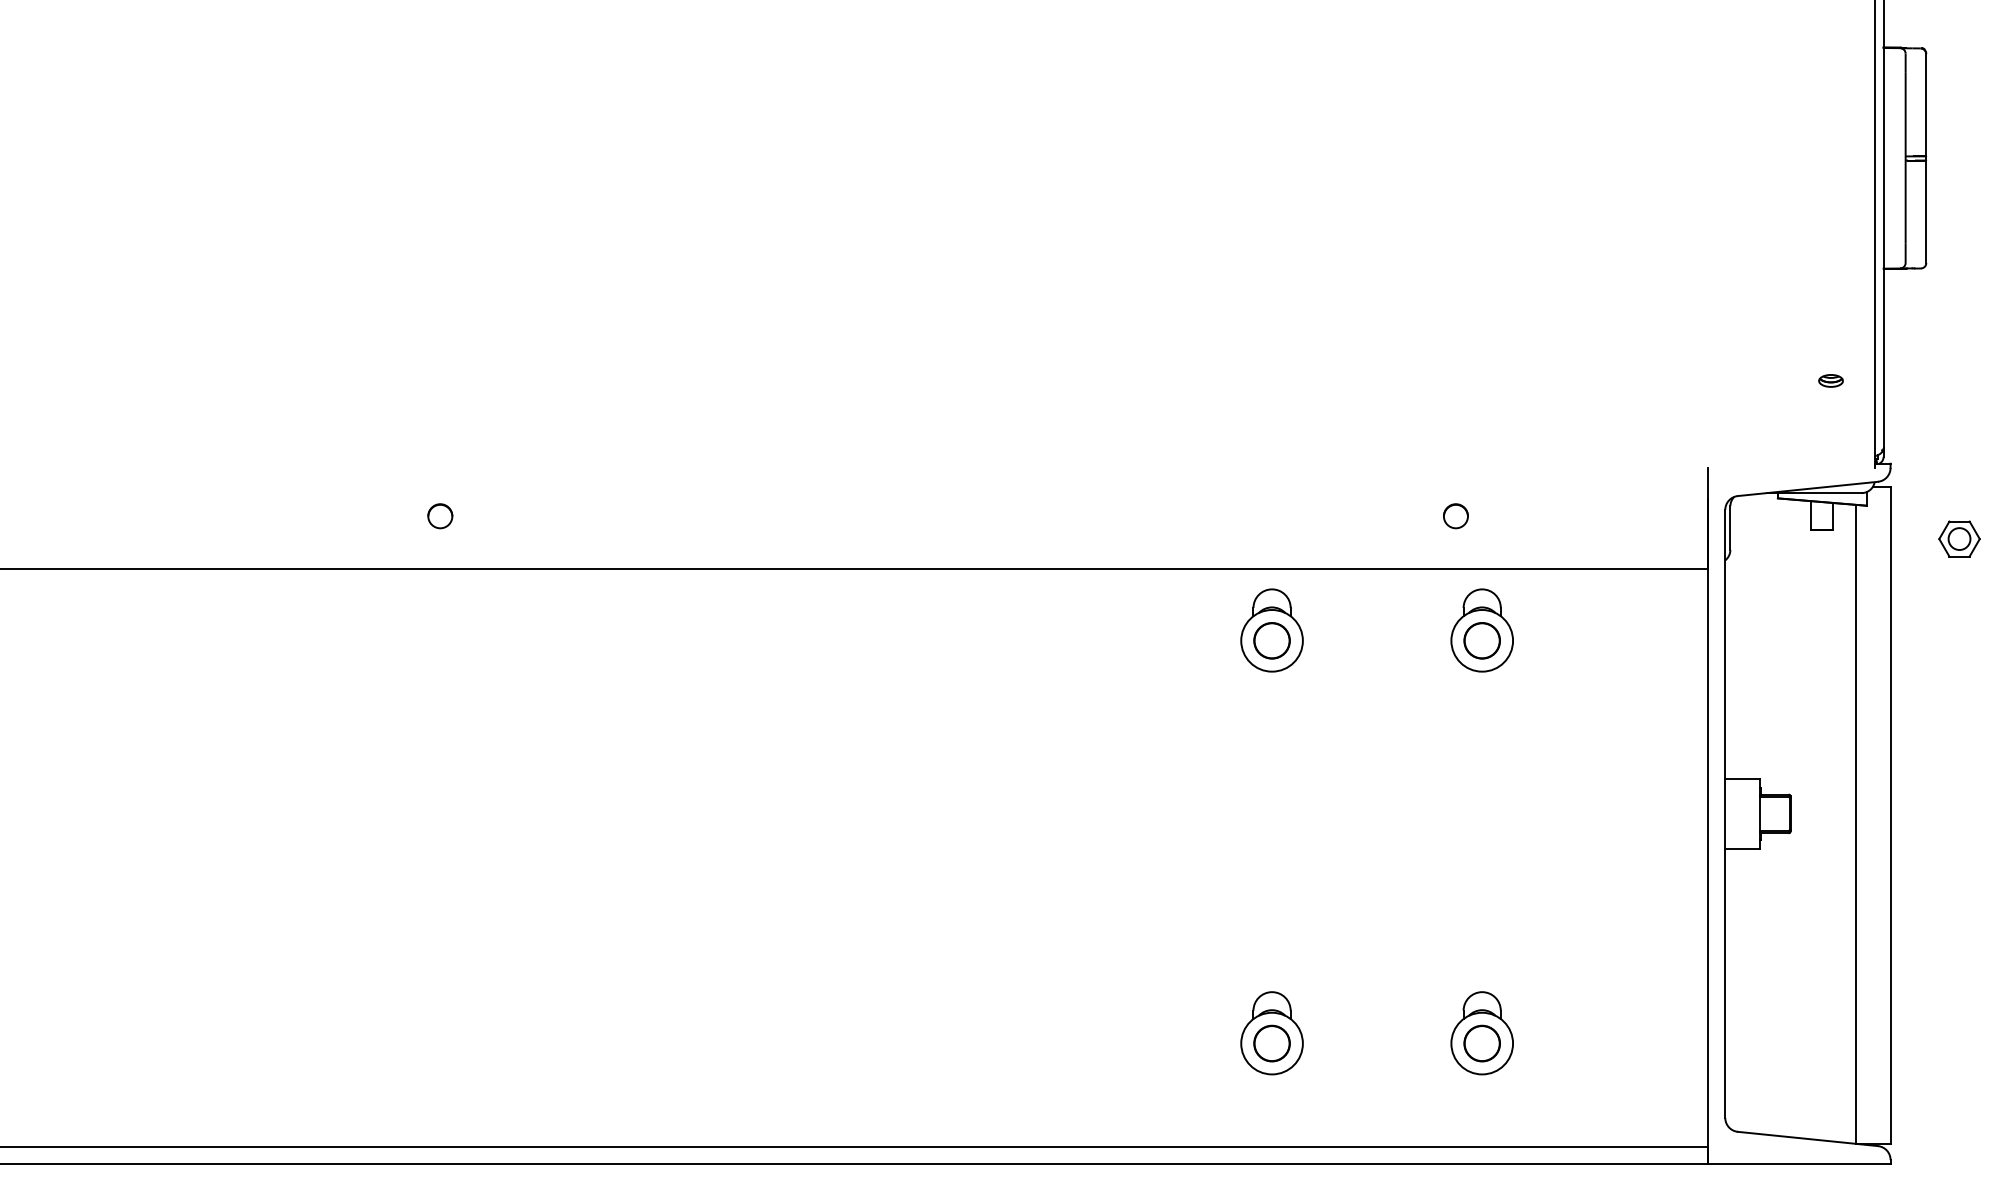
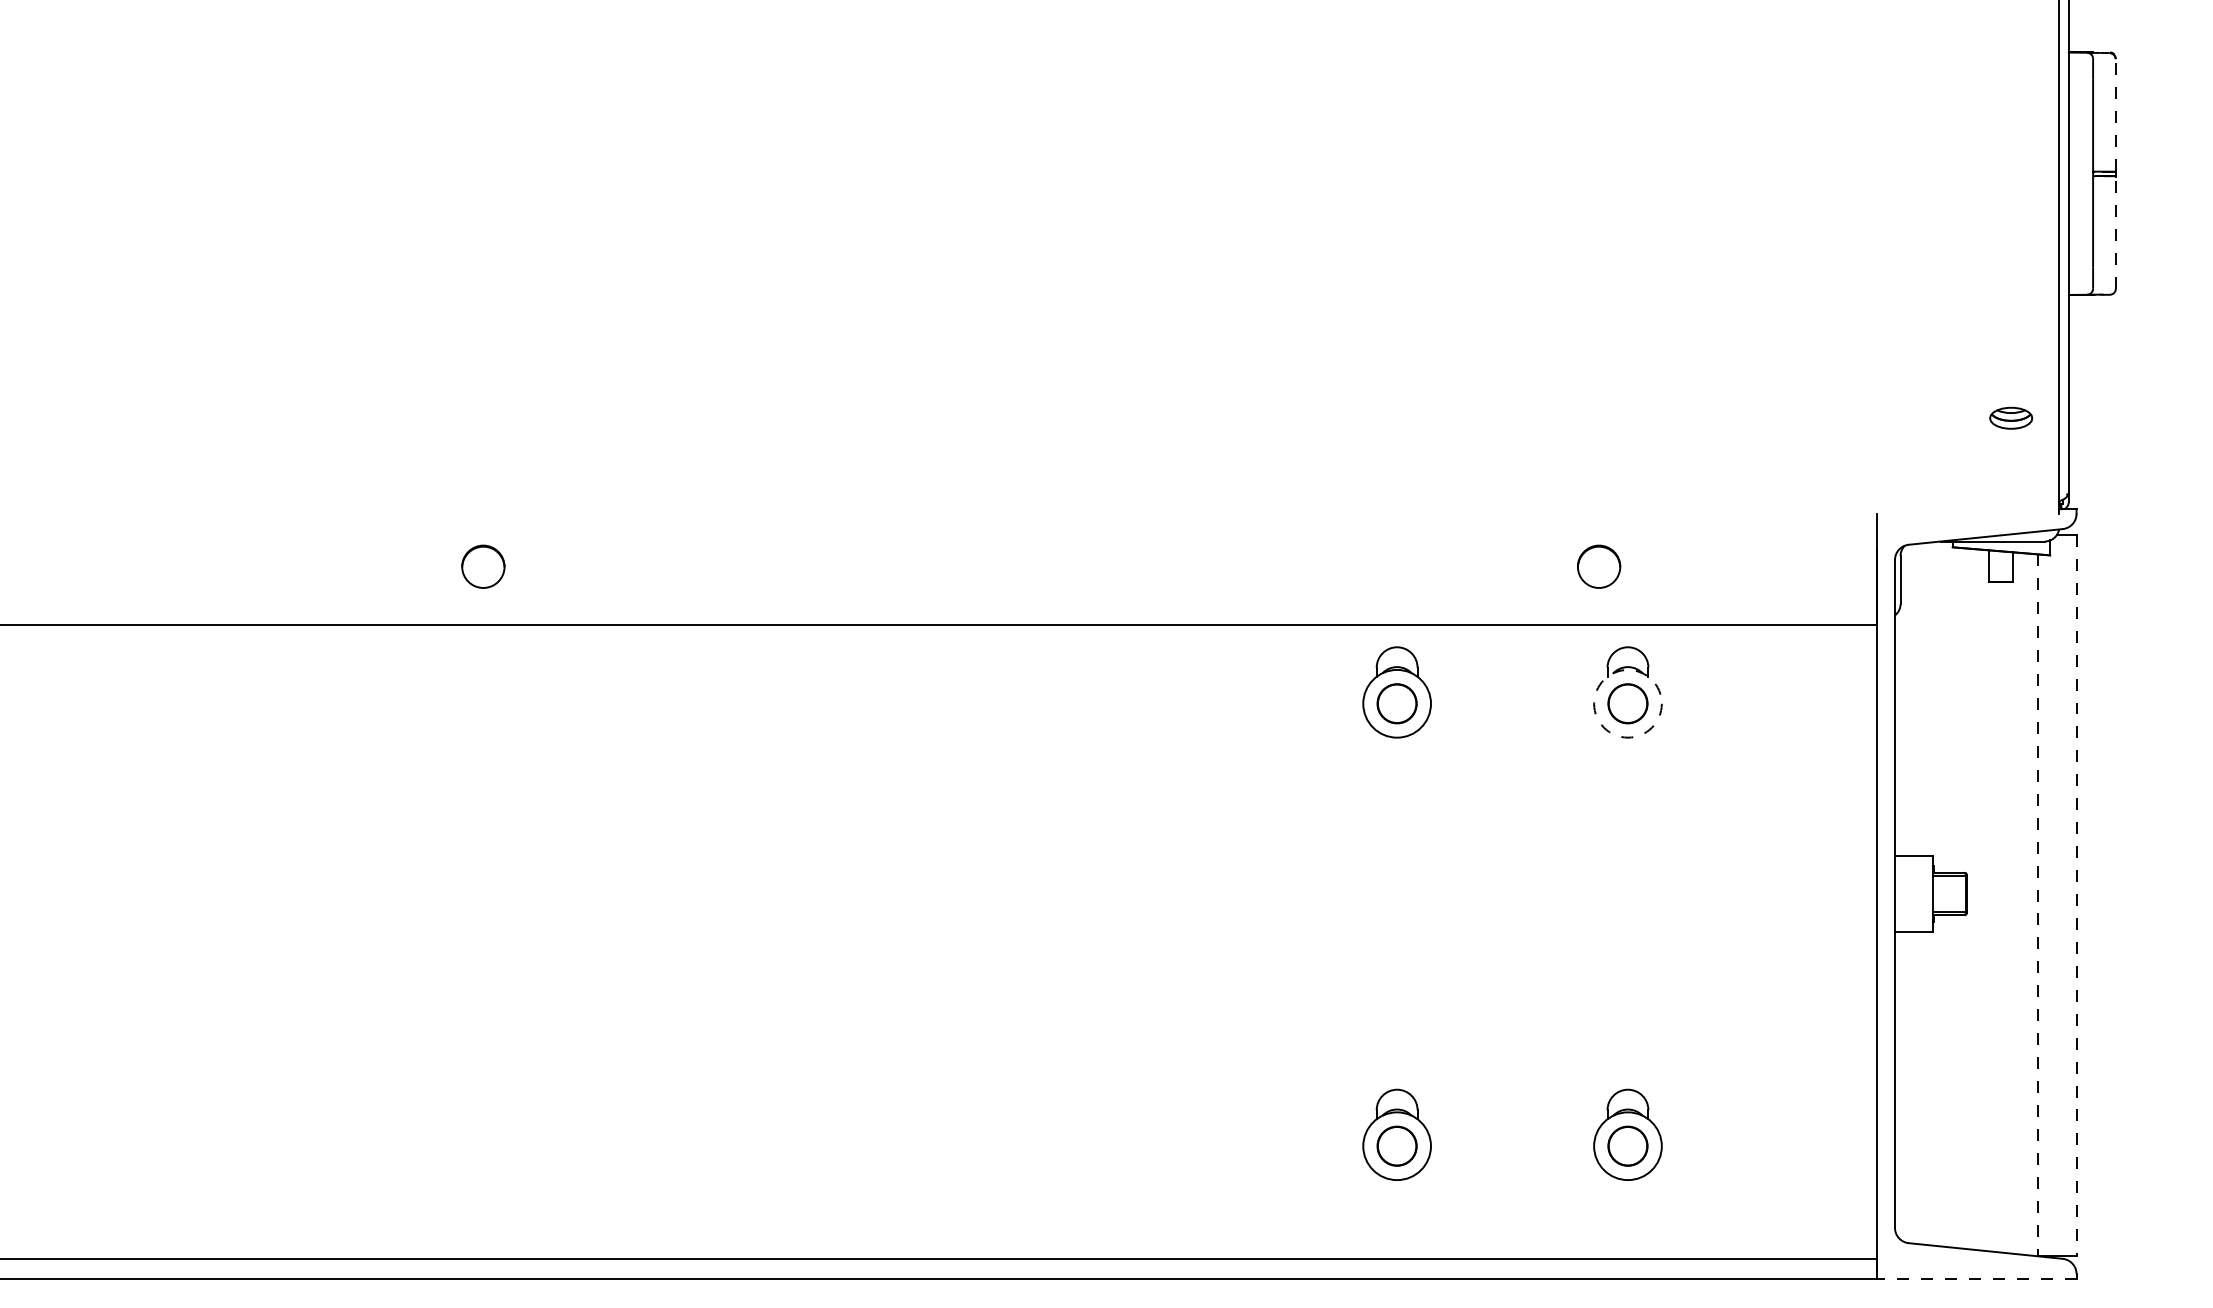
line: (1926, 104) -> (2116, 114), solid -> dashed
line: (1926, 212) -> (2116, 233), solid -> dashed
part: (1830, 380) -> (2010, 417), size x1.6
circle: (440, 516) -> (483, 567), size x1.6
circle: (1455, 516) -> (1598, 567), size x1.6
part: (1959, 538) -> (2152, 591), removed
circle: (1482, 640) -> (1628, 703), solid -> dashed
line: (1890, 815) -> (2076, 895), solid -> dashed
line: (1855, 824) -> (2038, 905), solid -> dashed
line: (1799, 1164) -> (1976, 1279), solid -> dashed

